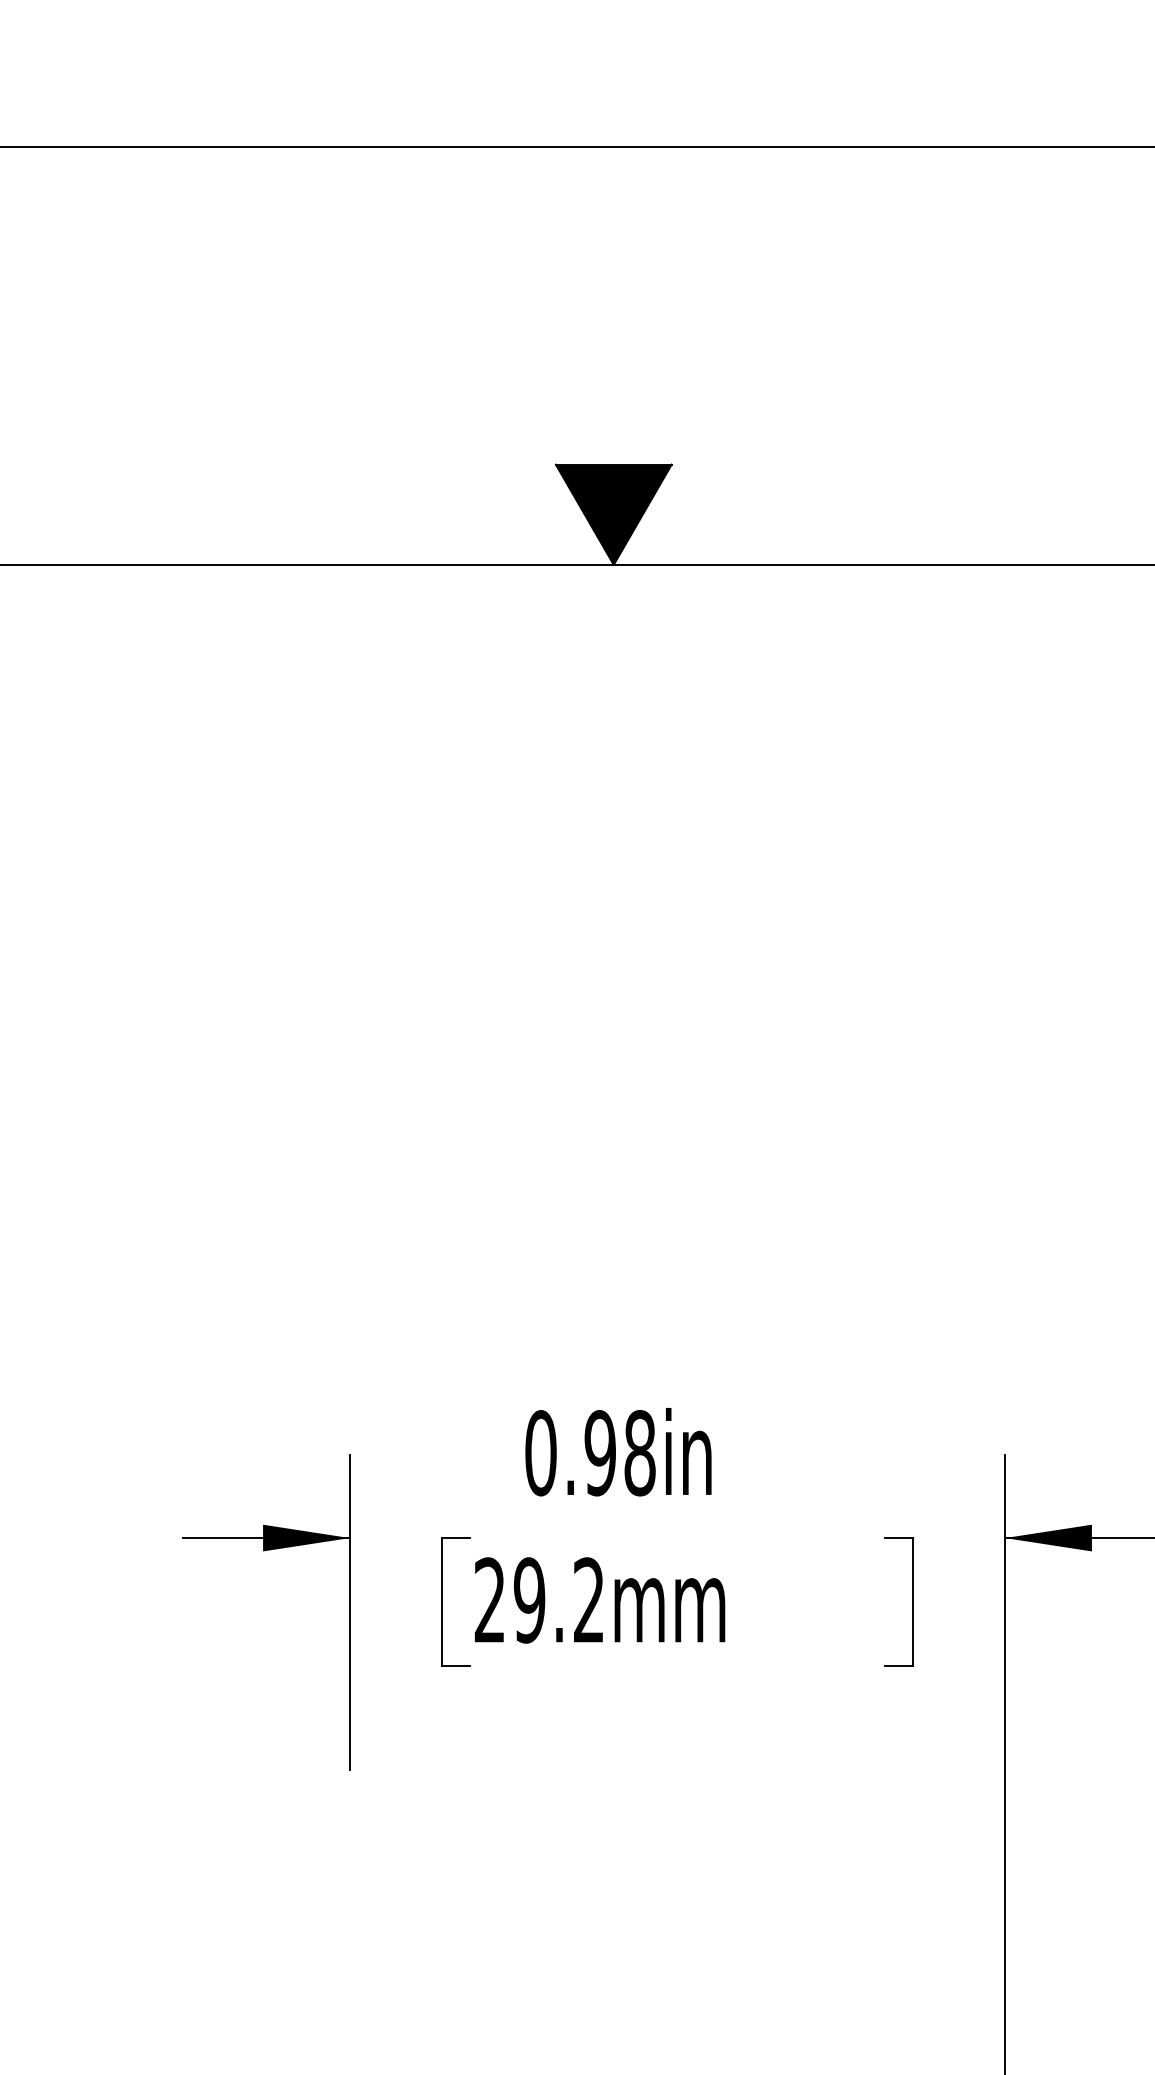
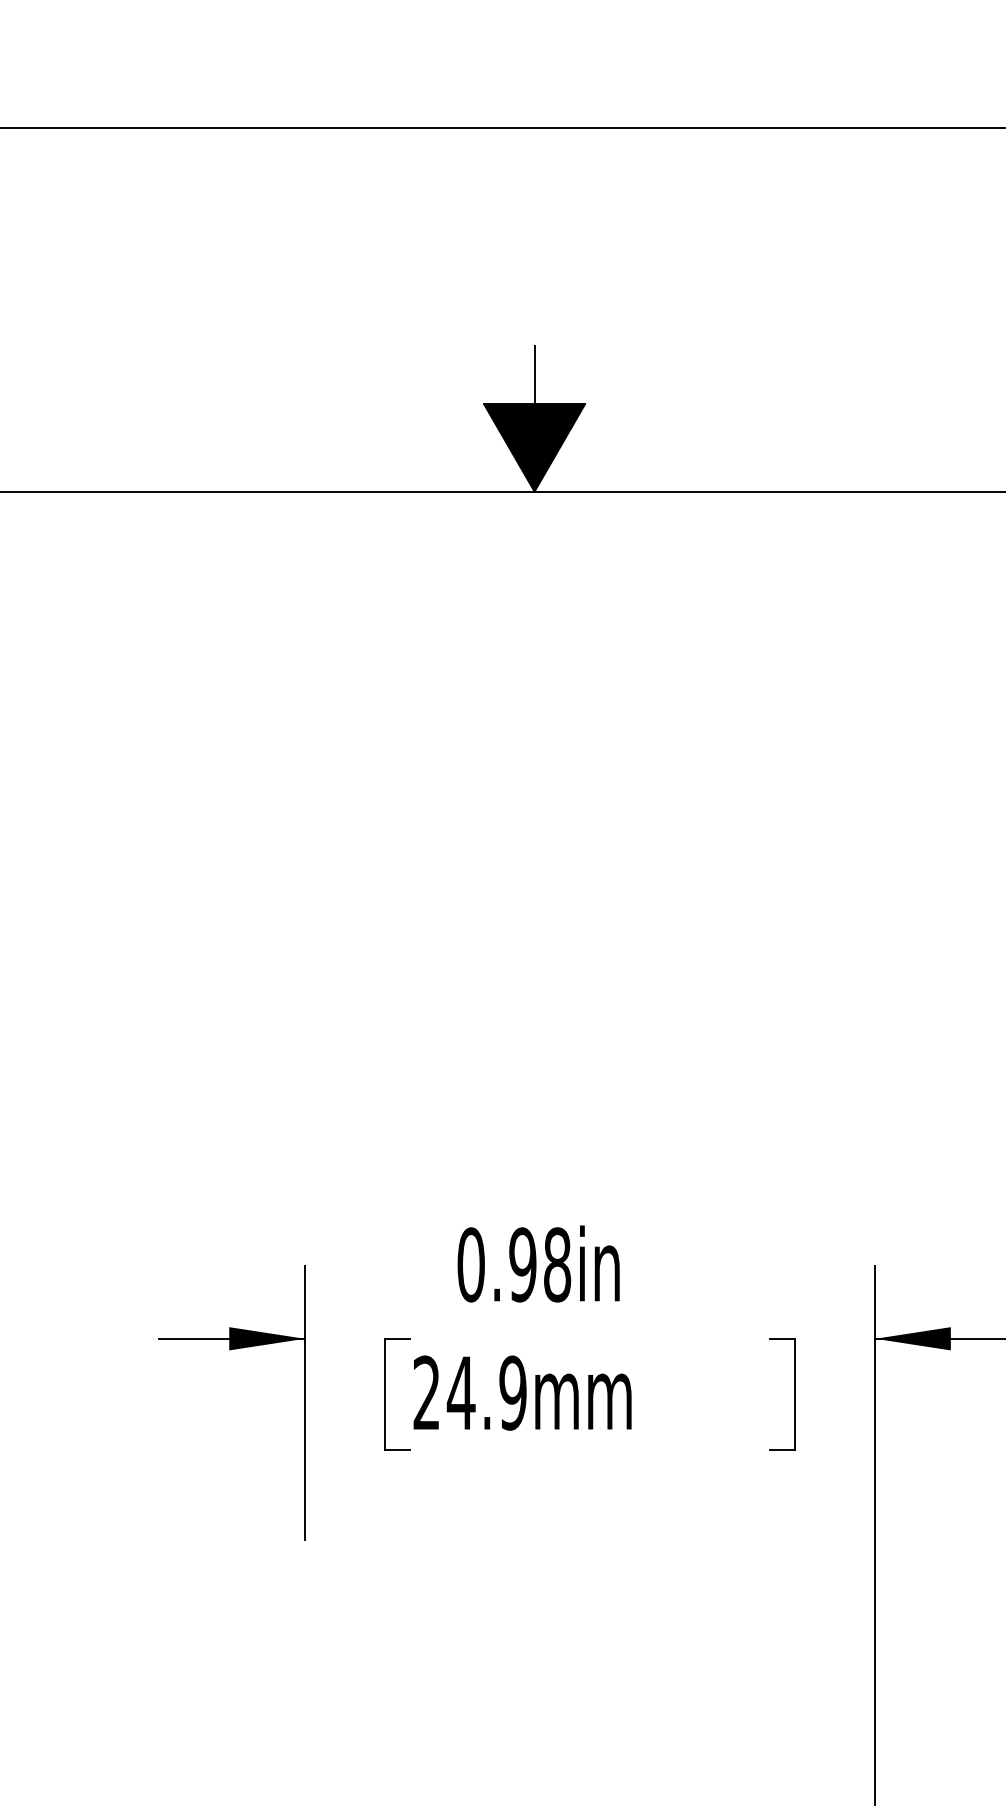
line: (613, 430) -> (534, 374), added
text: (558, 1600) -> (486, 1393), 29.2mm -> 24.9mm

